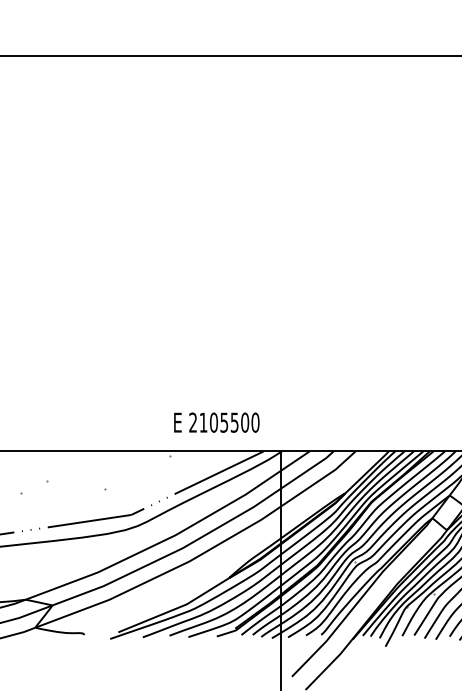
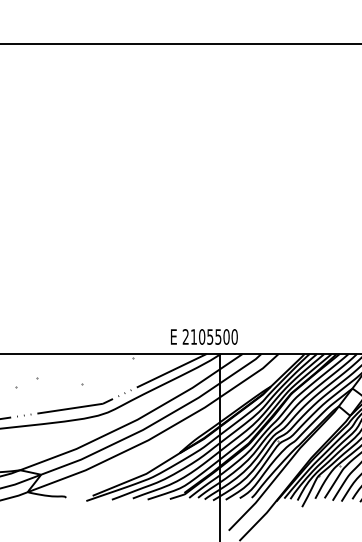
text: (216, 422) -> (204, 336), moved

